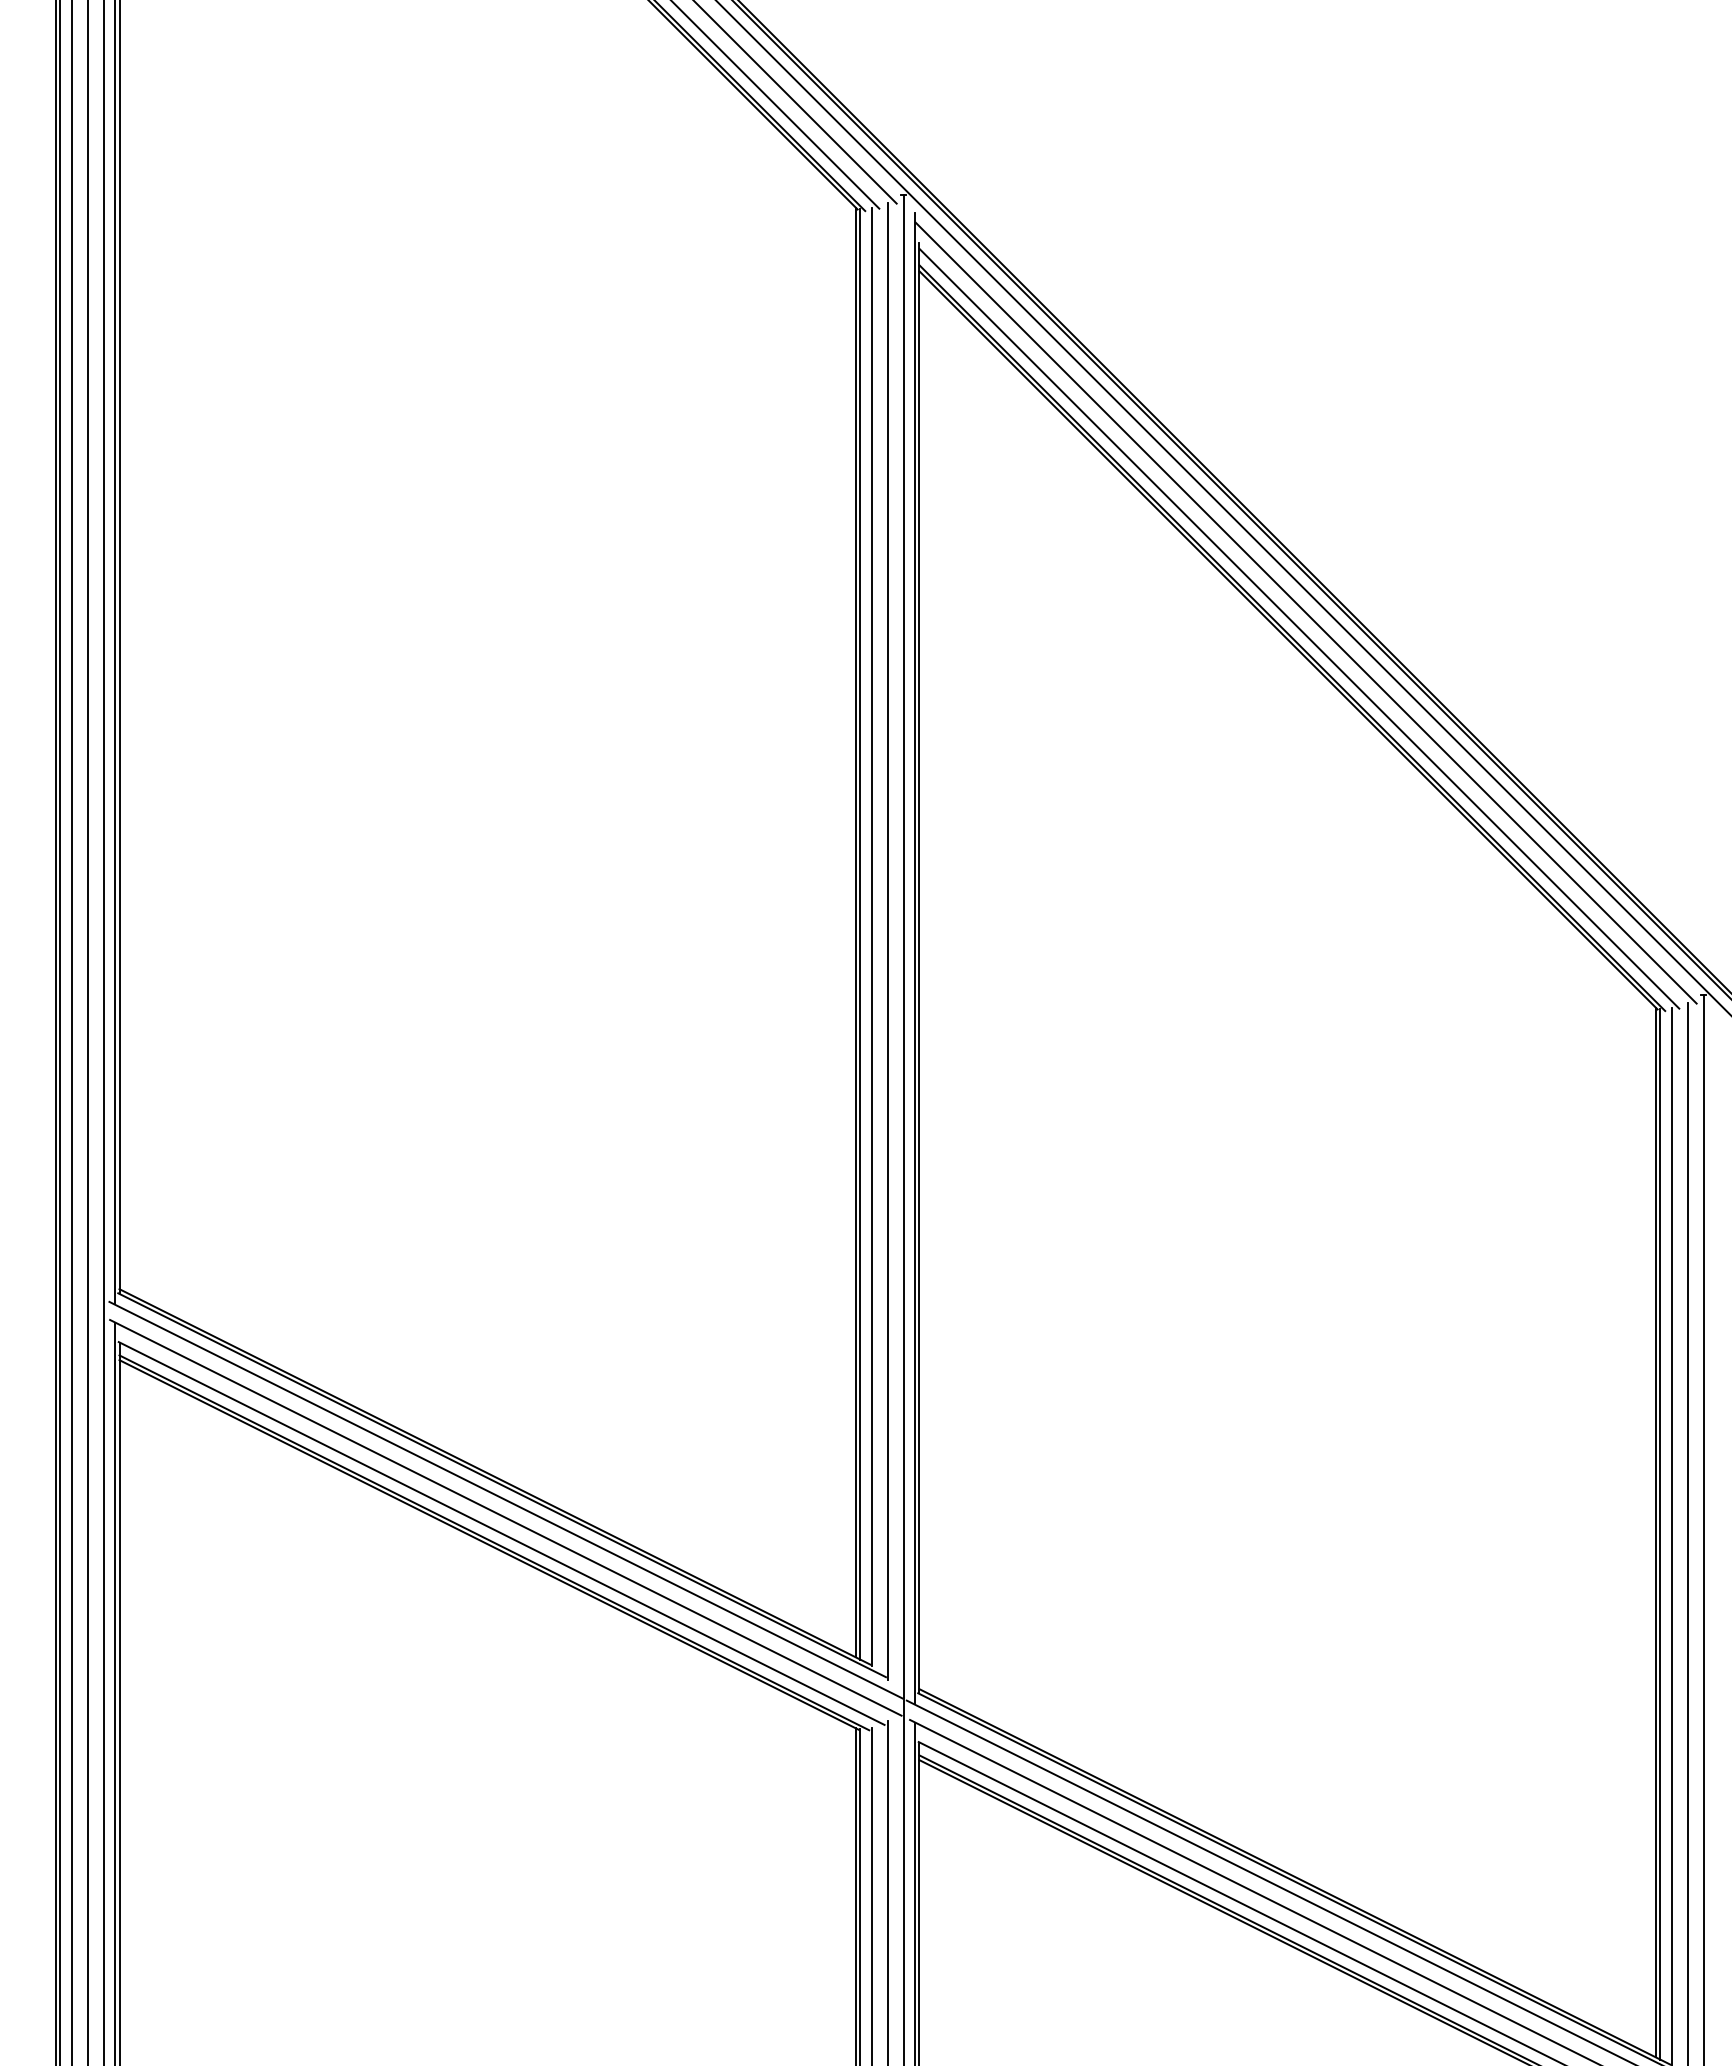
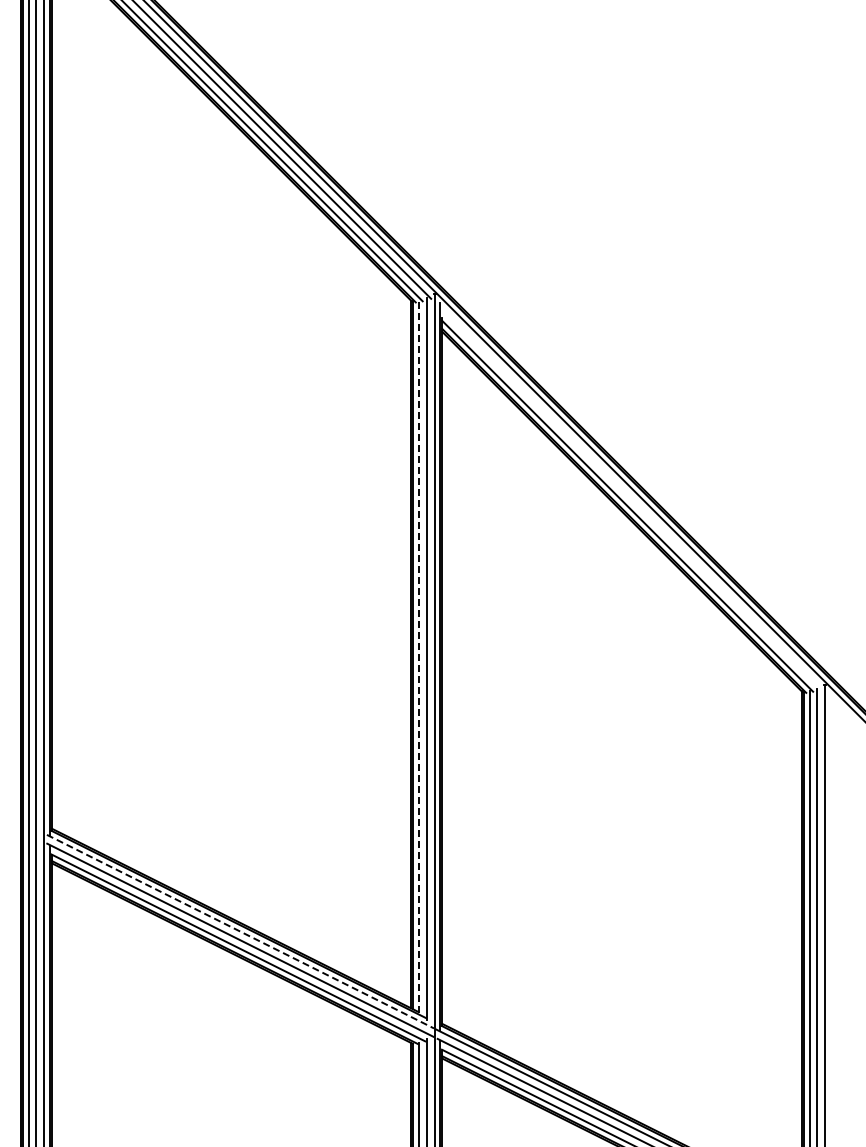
line: (1305, 612) -> (630, 498), removed
line: (872, 936) -> (419, 656), solid -> dashed
line: (506, 1499) -> (240, 931), solid -> dashed

